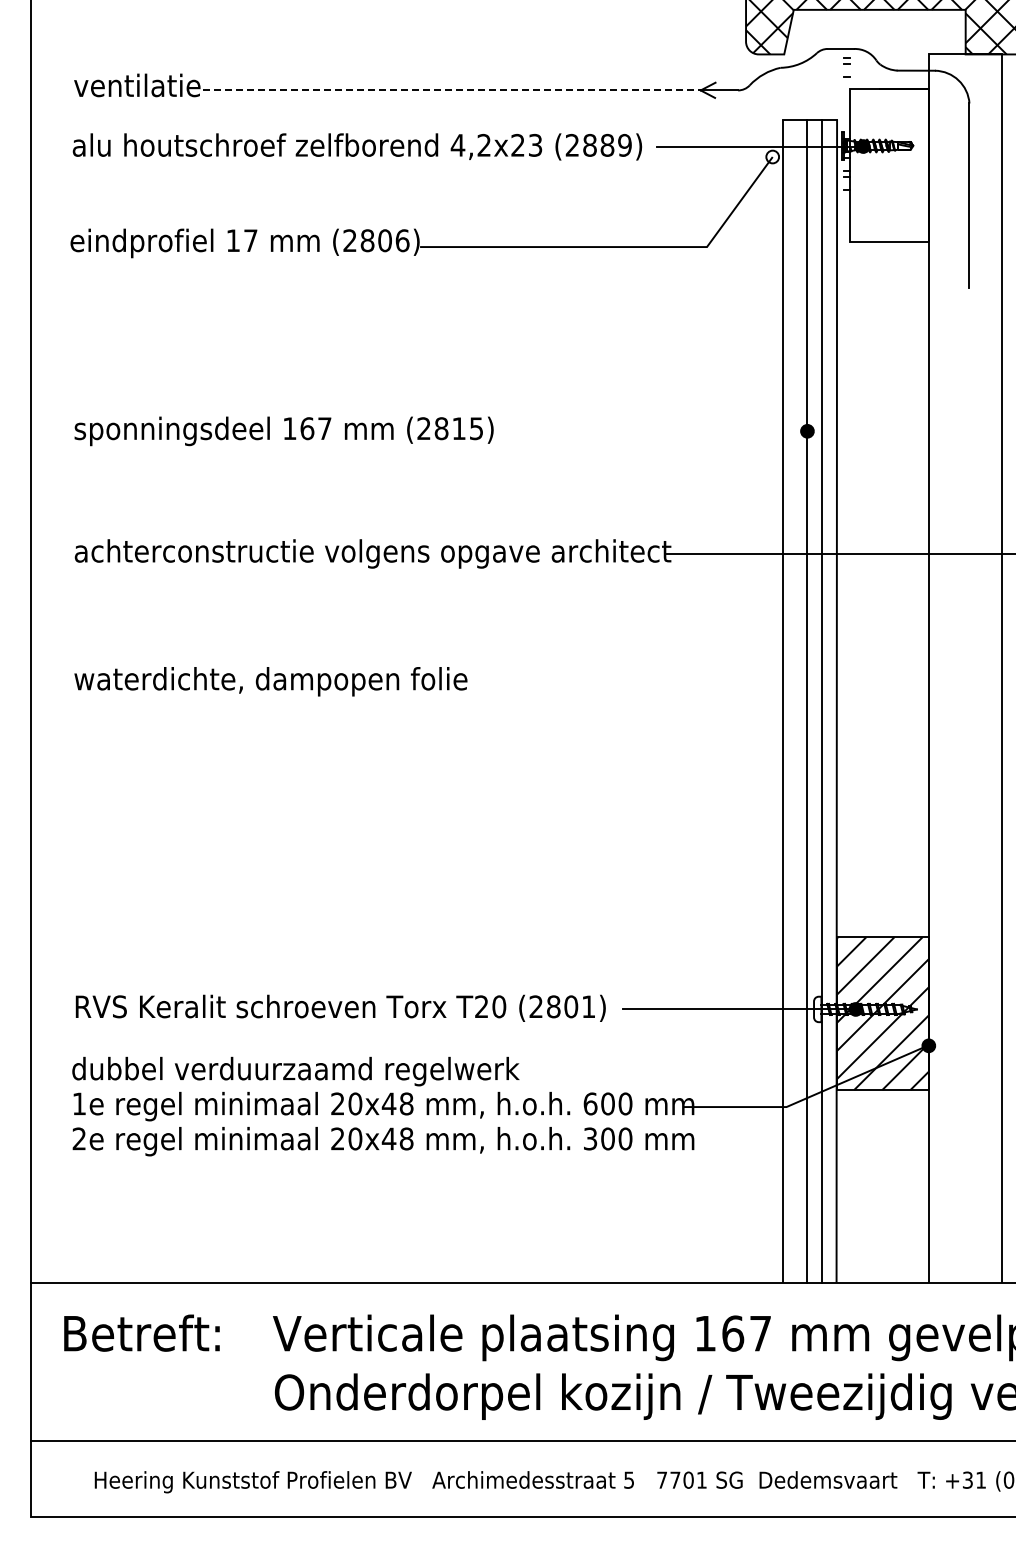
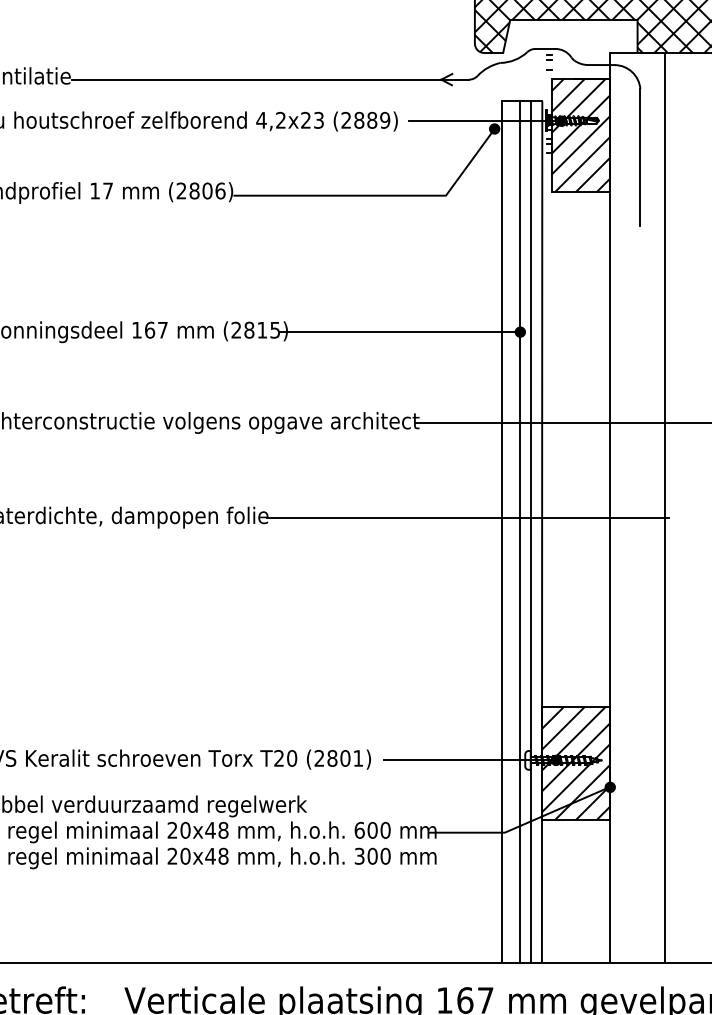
line: (452, 90) -> (257, 79), dashed -> solid
fill: (772, 156) -> (494, 128), added
hatch: (889, 165) -> (581, 135), added
line: (645, 431) -> (400, 332), added
line: (735, 681) -> (467, 517), added

